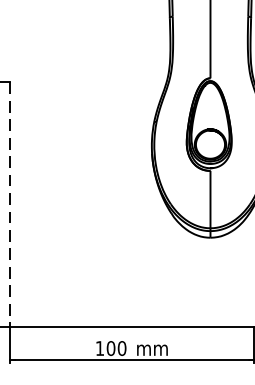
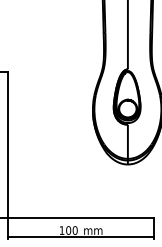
line: (10, 204) -> (8, 144), dashed -> solid

